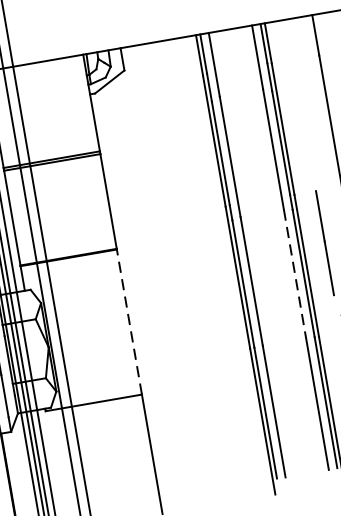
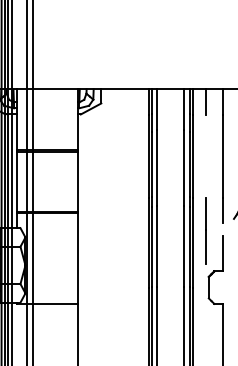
line: (290, 38) -> (206, 101), added
line: (295, 274) -> (184, 246), dashed -> solid
line: (129, 322) -> (77, 258), dashed -> solid

